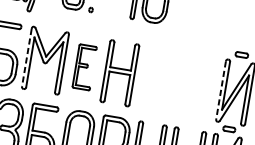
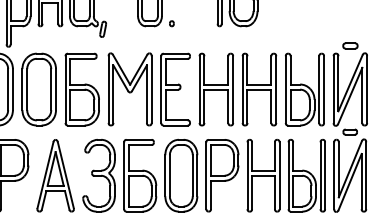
line: (26, 58) -> (108, 90), dashed -> solid
part: (84, 67) -> (175, 89), size x1.43
part: (176, 82) -> (282, 89), added
line: (220, 90) -> (333, 90), dashed -> solid

